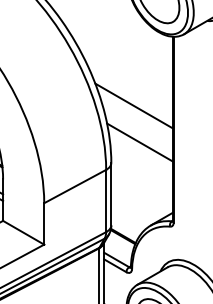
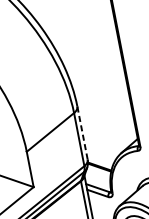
line: (133, 105) -> (86, 53), removed
line: (139, 142) -> (97, 84), removed
line: (111, 193) -> (82, 132), solid -> dashed

